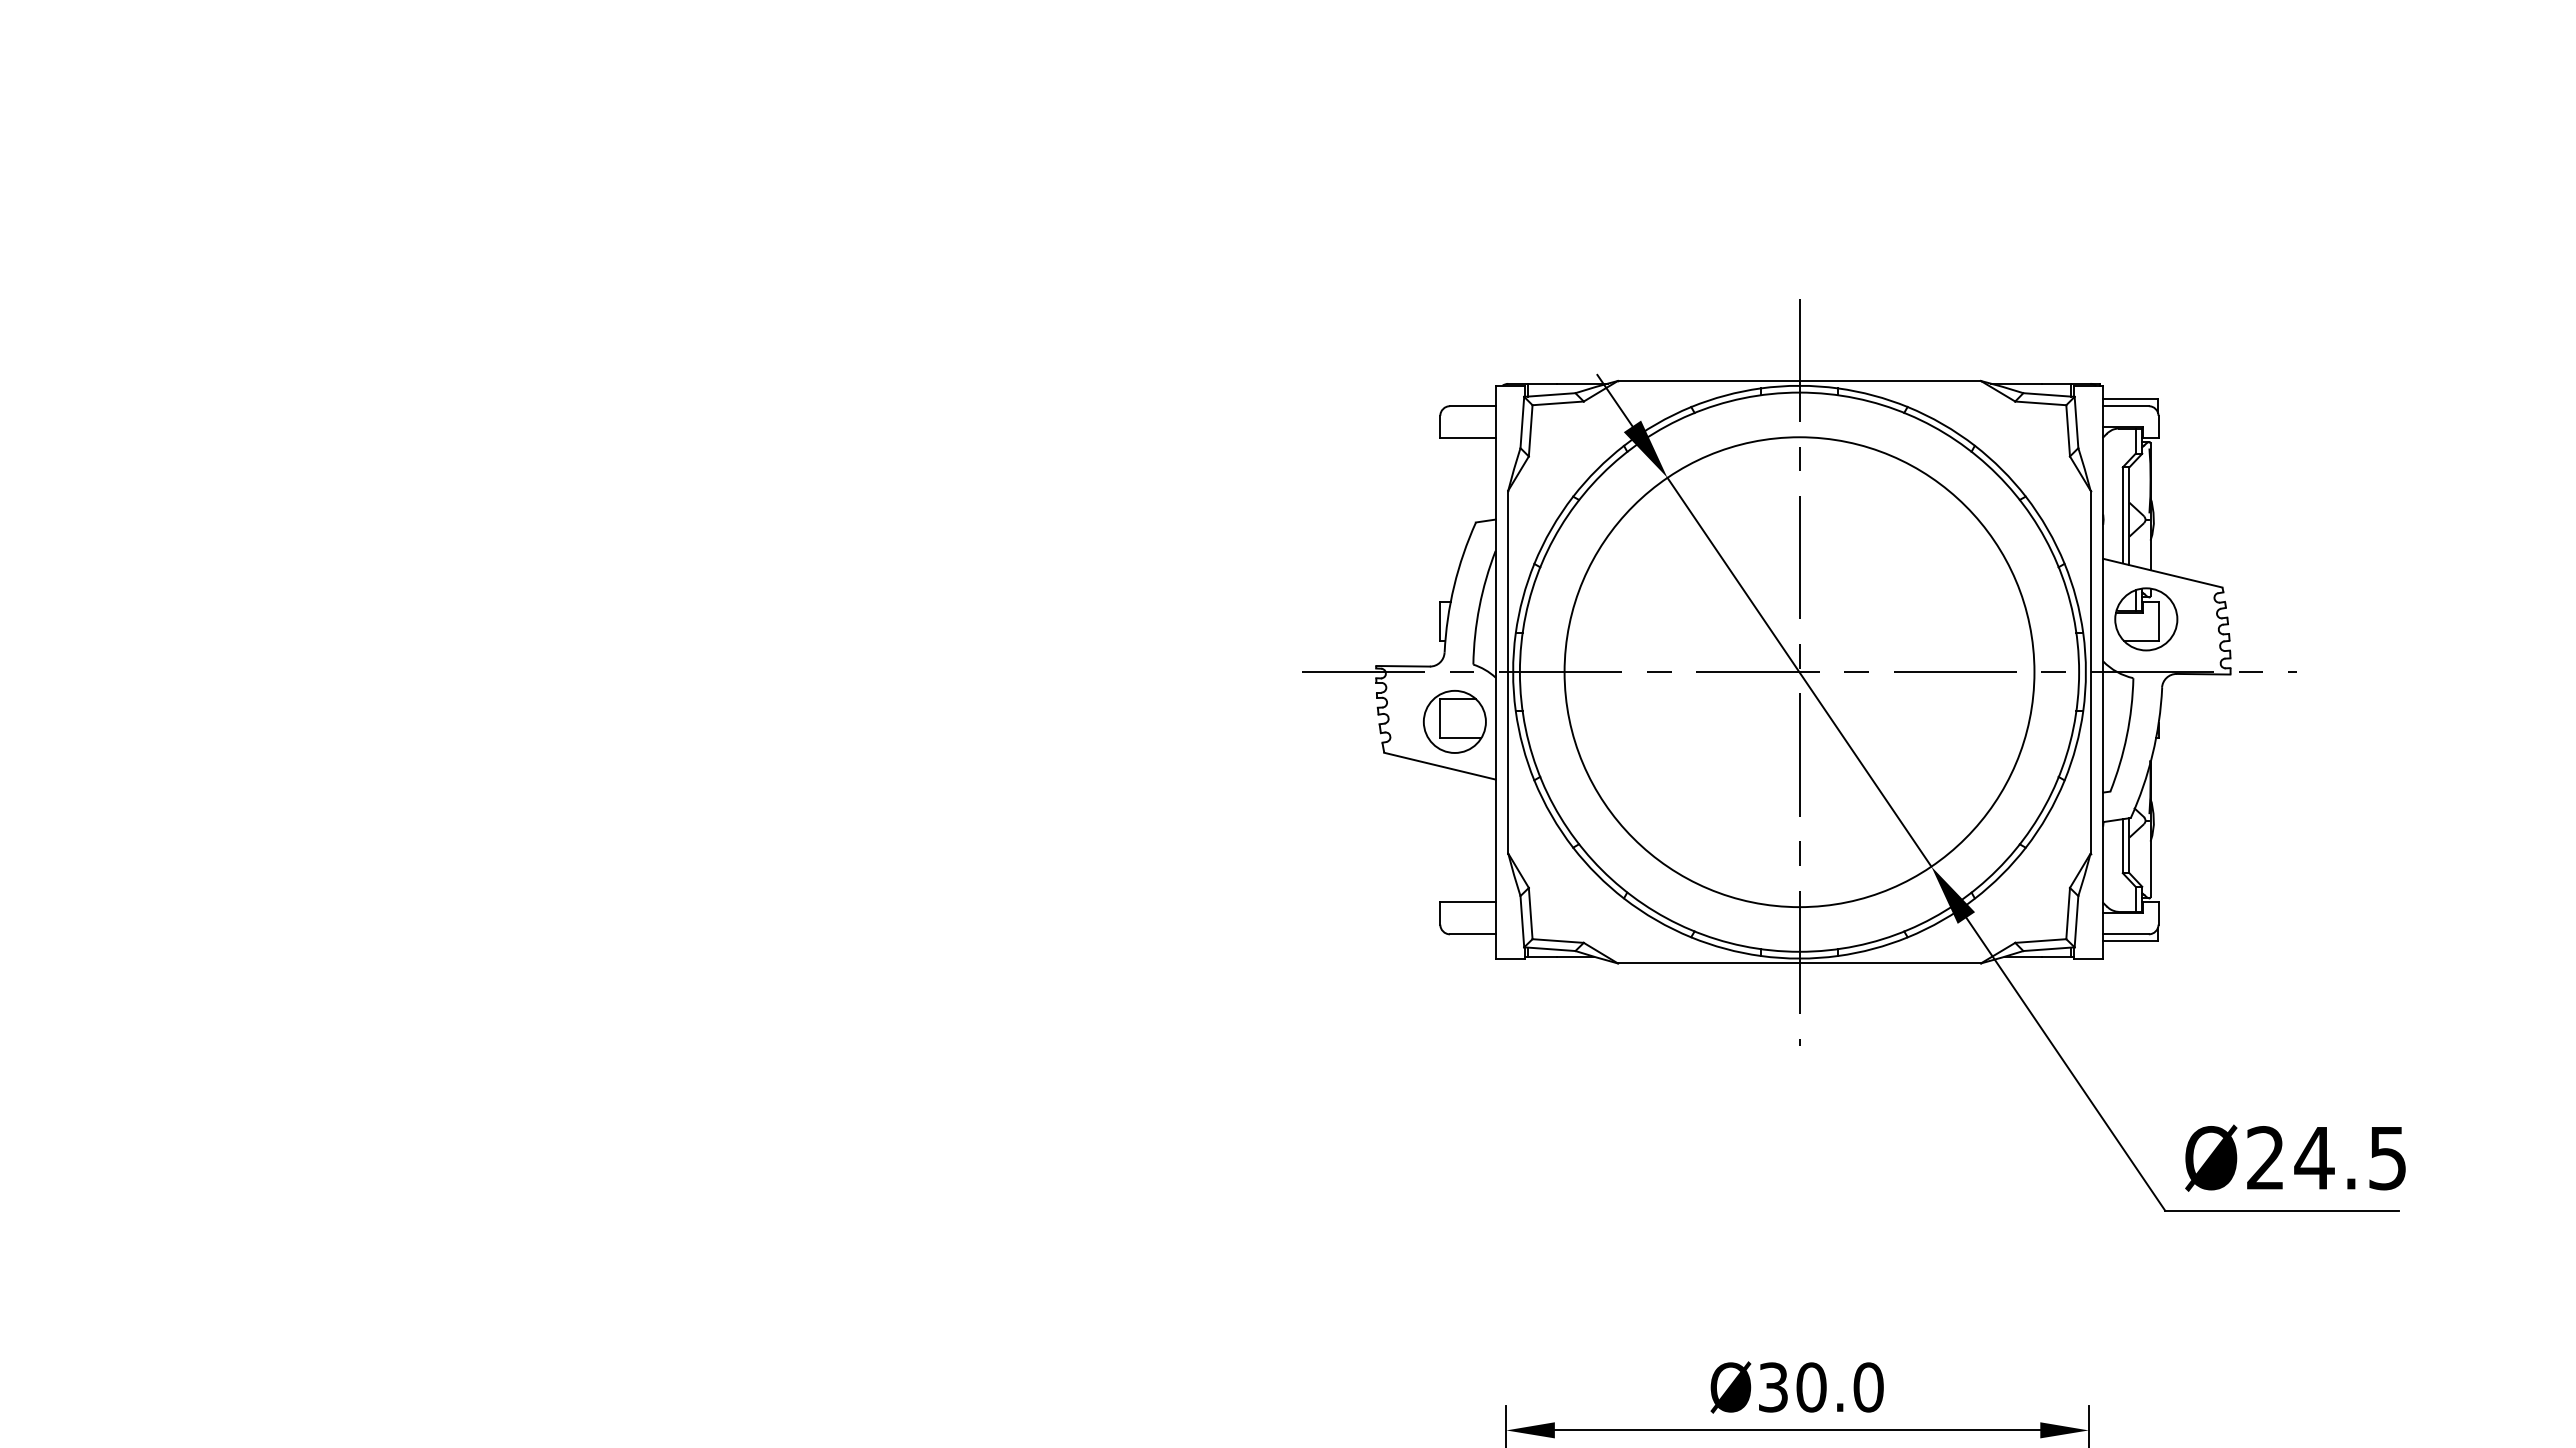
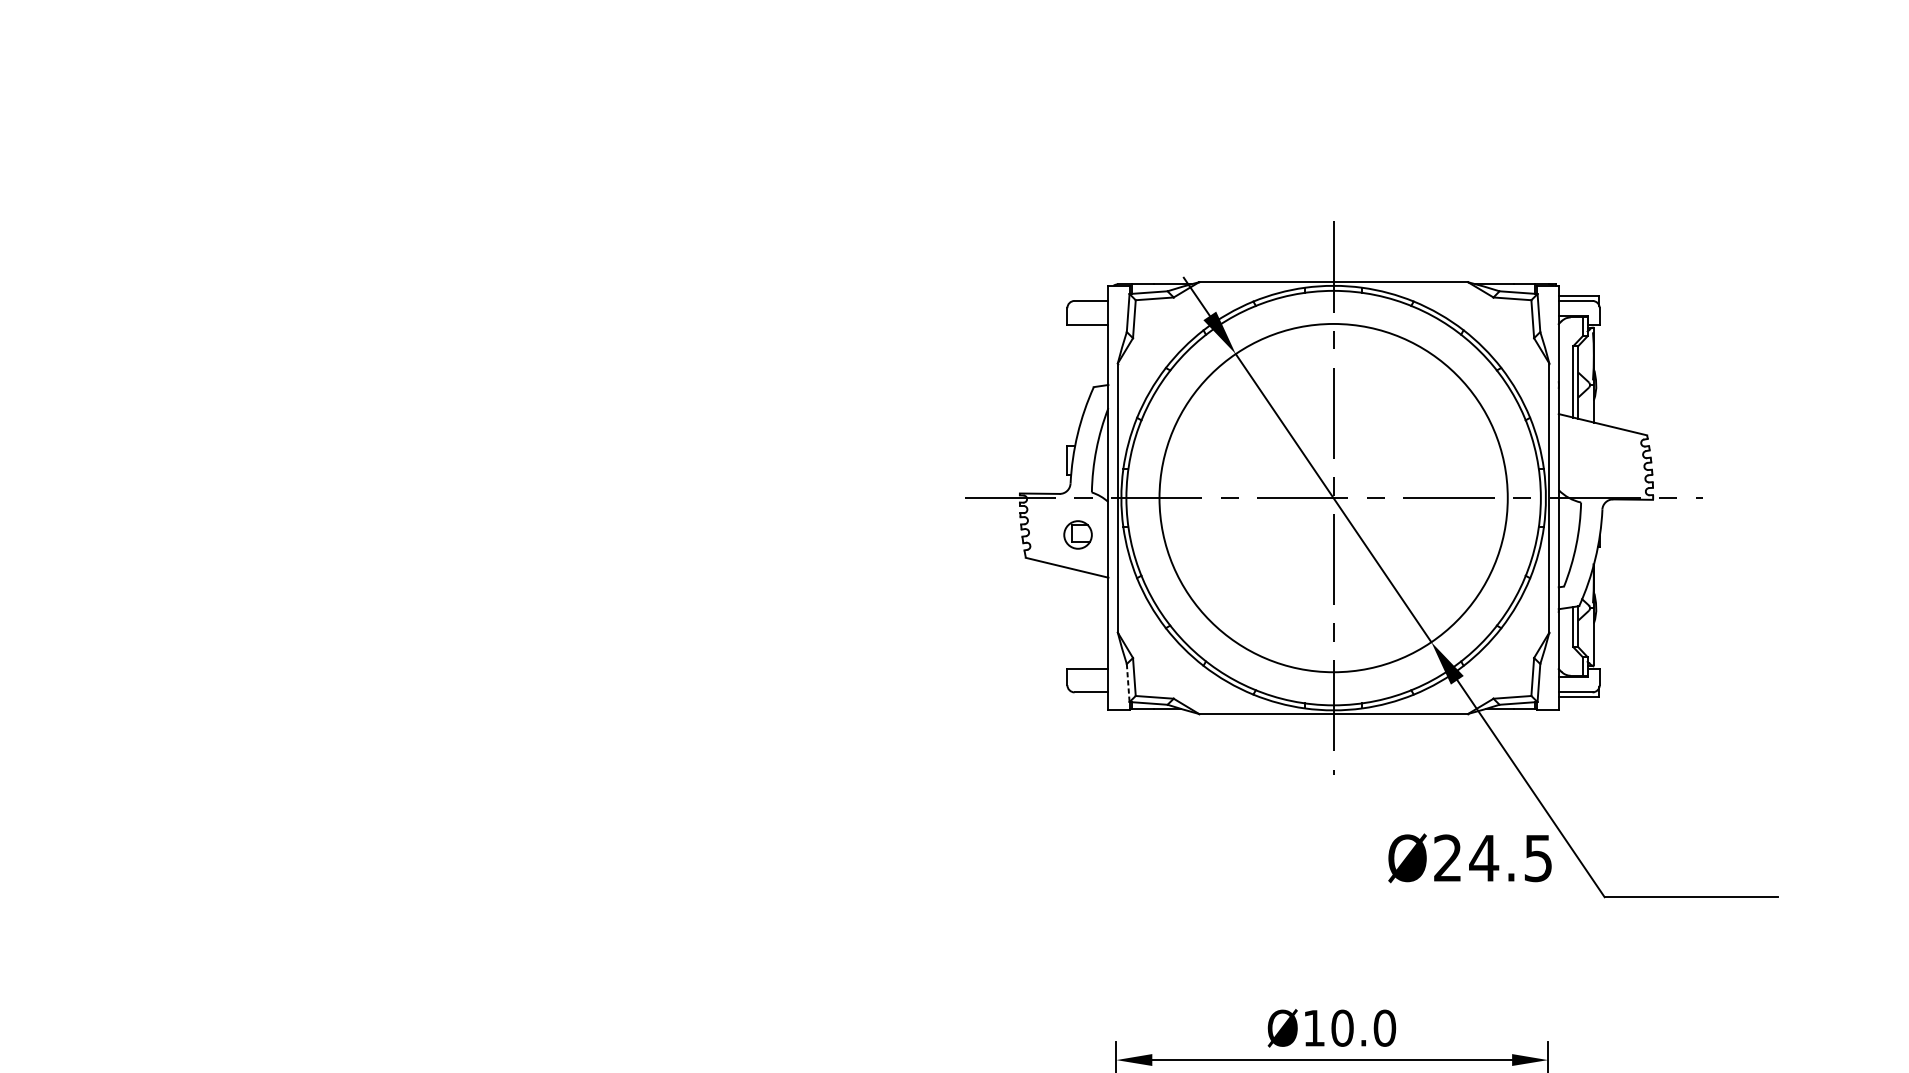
part: (2146, 619) -> (1590, 459), removed
part: (1454, 721) -> (1077, 534), size x0.6
line: (1522, 921) -> (1128, 682), solid -> dashed
text: (2295, 1157) -> (1470, 857), moved
text: (1773, 1387) -> (1314, 1028), Ø30.0 -> Ø10.0

